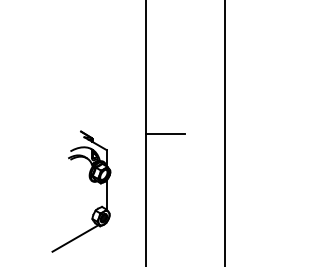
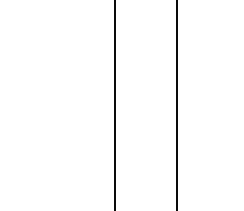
line: (165, 133) -> (130, 105), removed
part: (91, 181) -> (72, 143), removed

